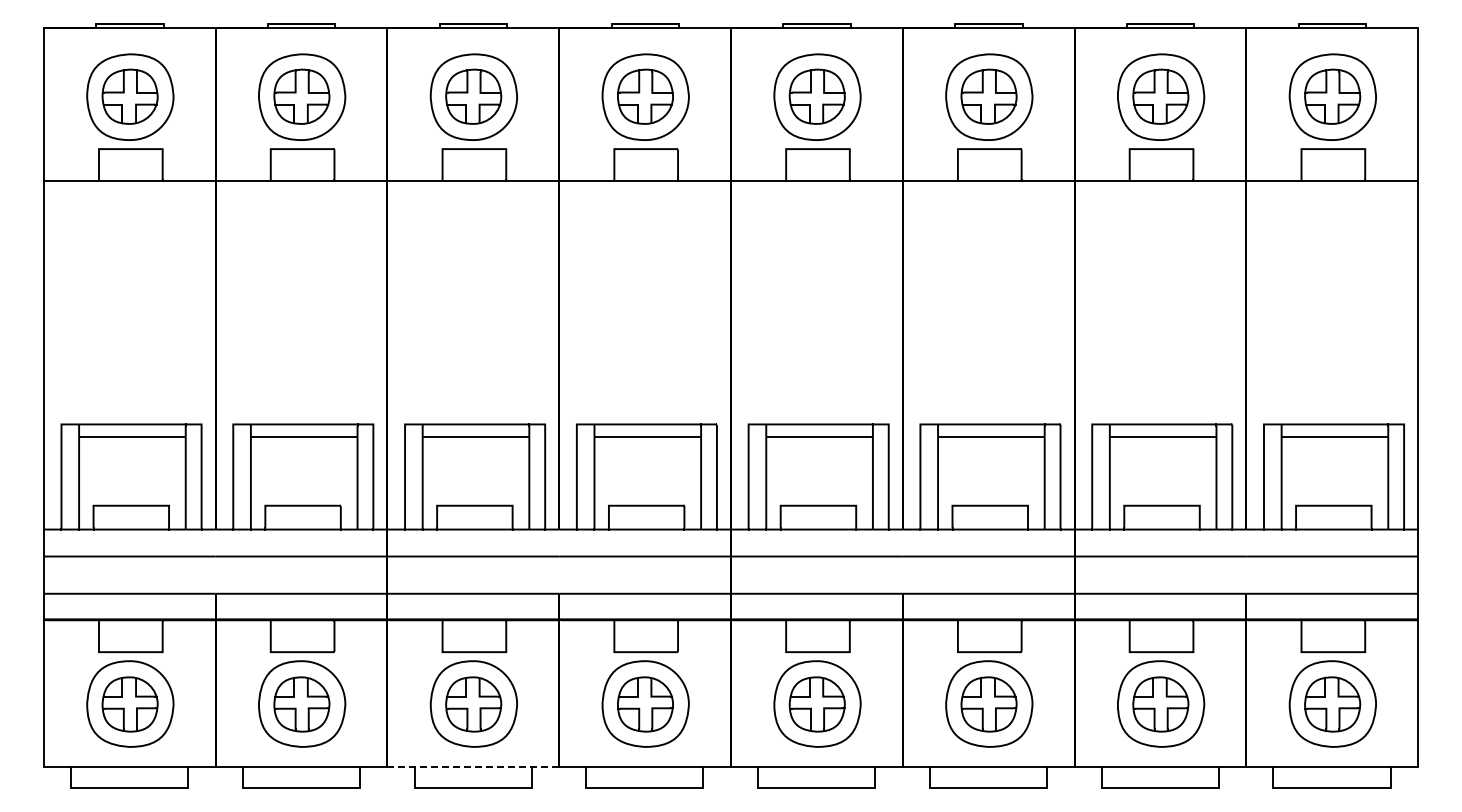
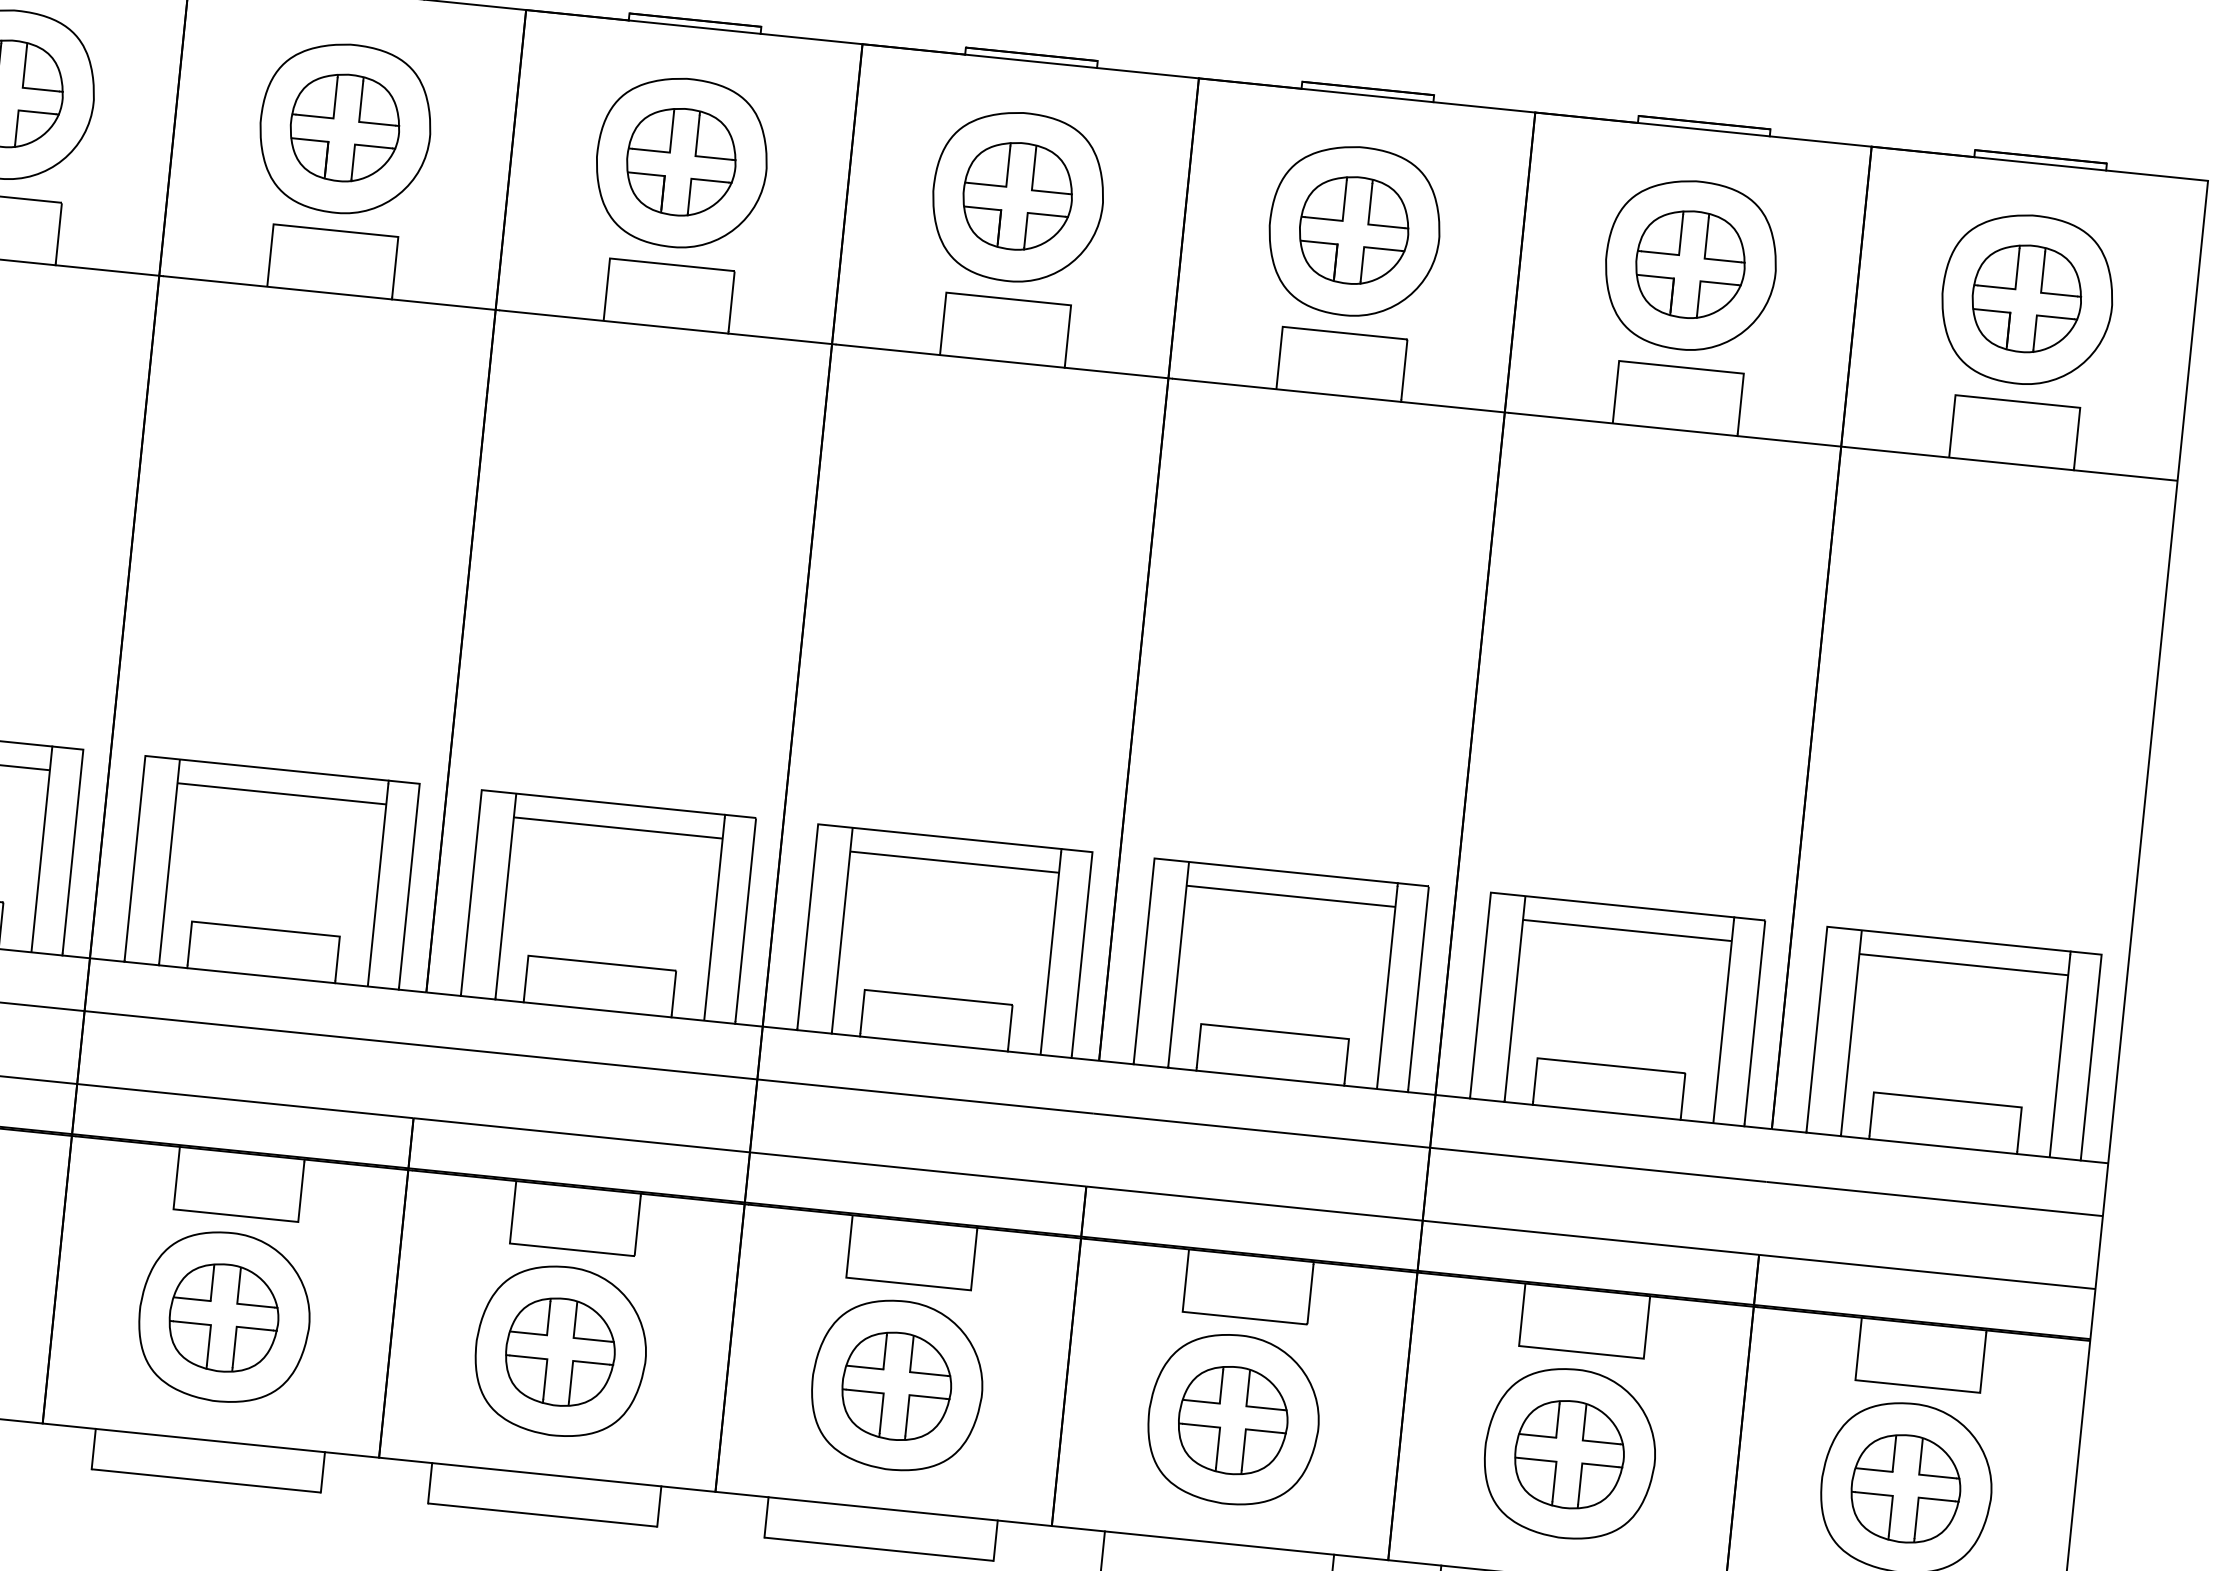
line: (473, 767) -> (211, 1441), dashed -> solid

